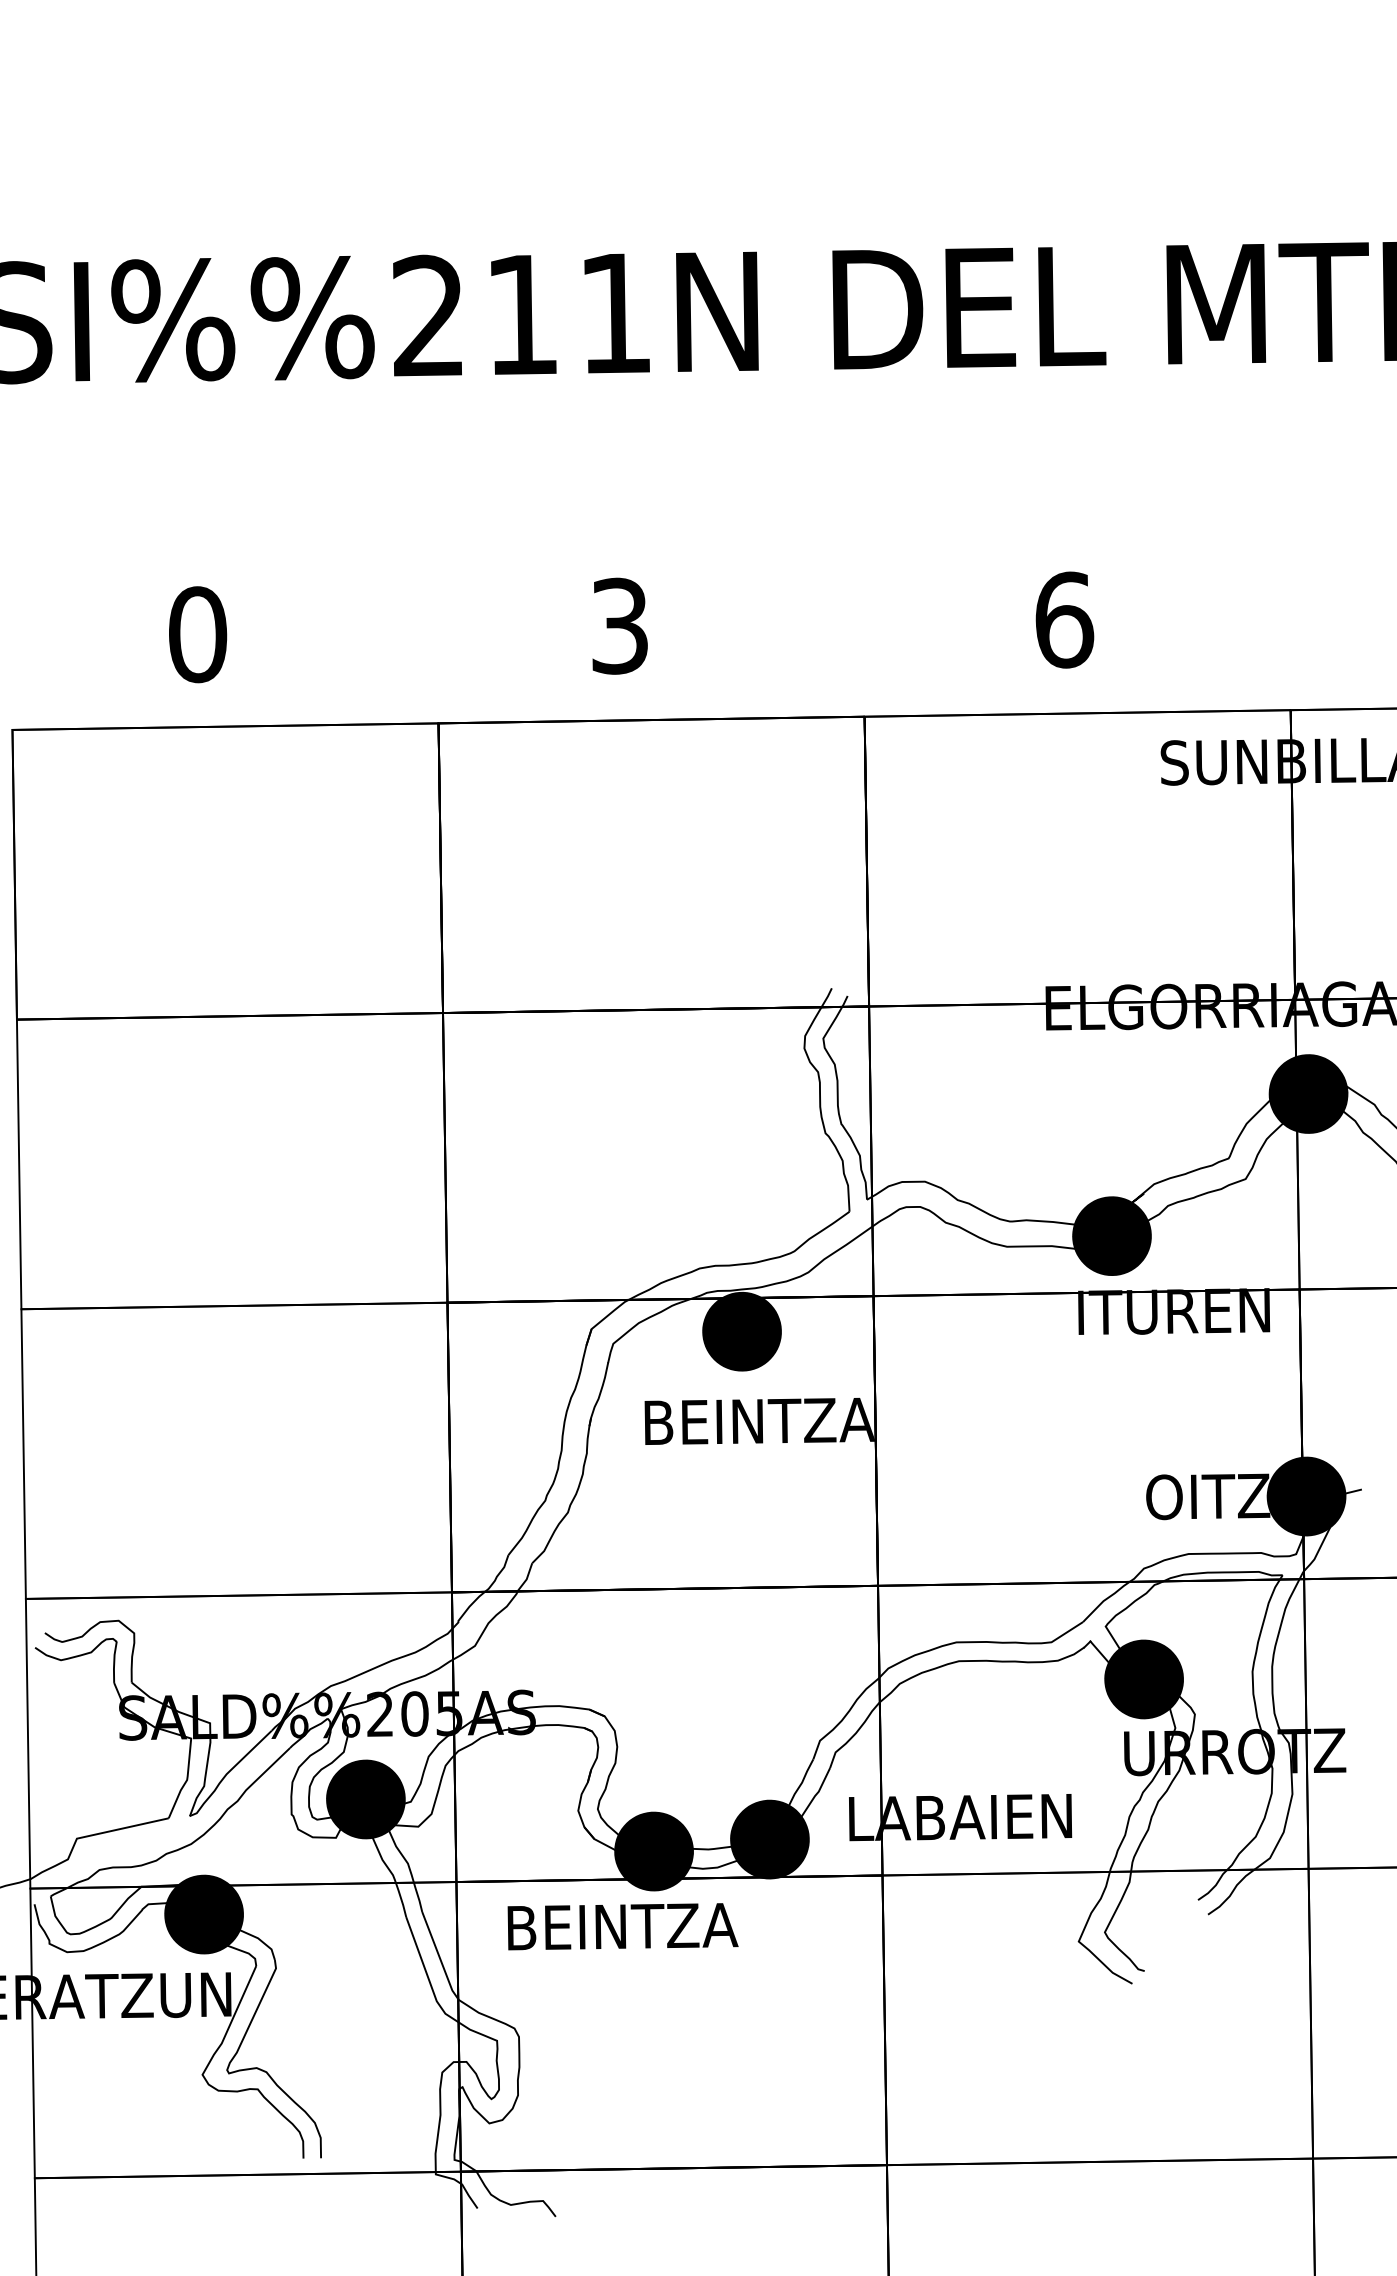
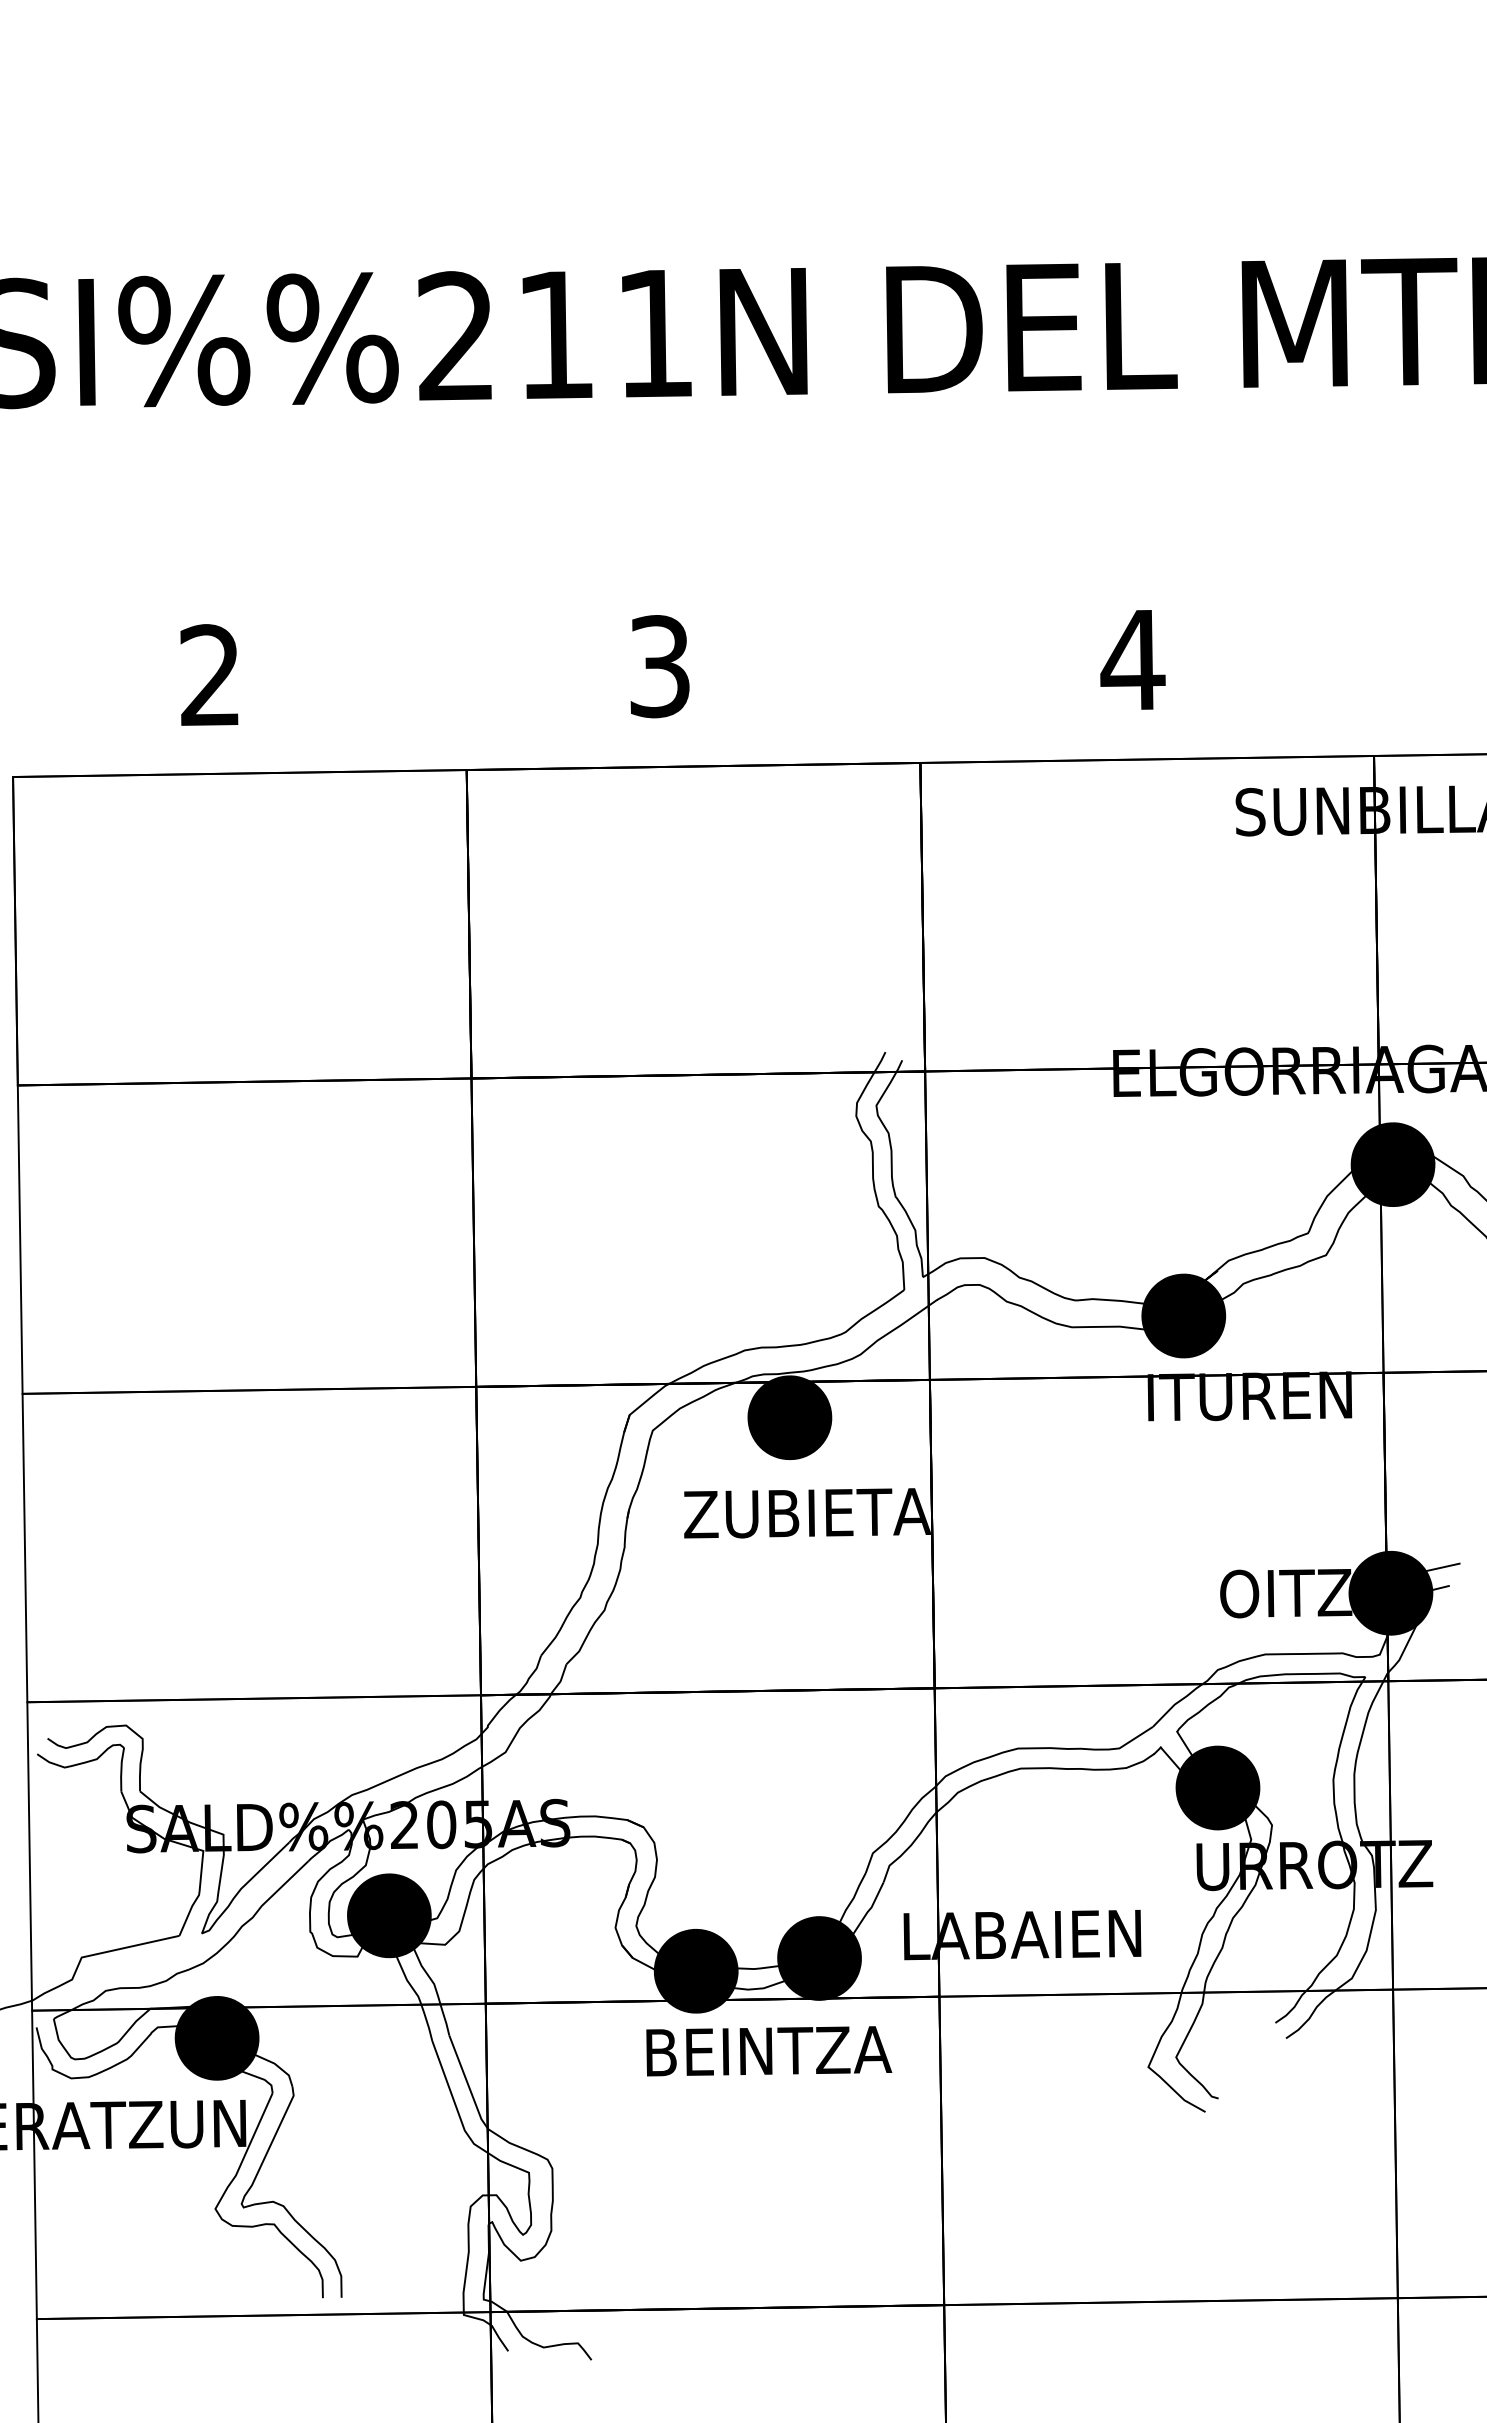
text: (1063, 619) -> (1132, 659), 6 -> 4
text: (197, 634) -> (210, 675), 0 -> 2
text: (758, 1421) -> (807, 1513), BEINTZA -> ZUBIETA
line: (1355, 1472) -> (1442, 1567), added
text: (623, 1926) -> (769, 2051), moved

